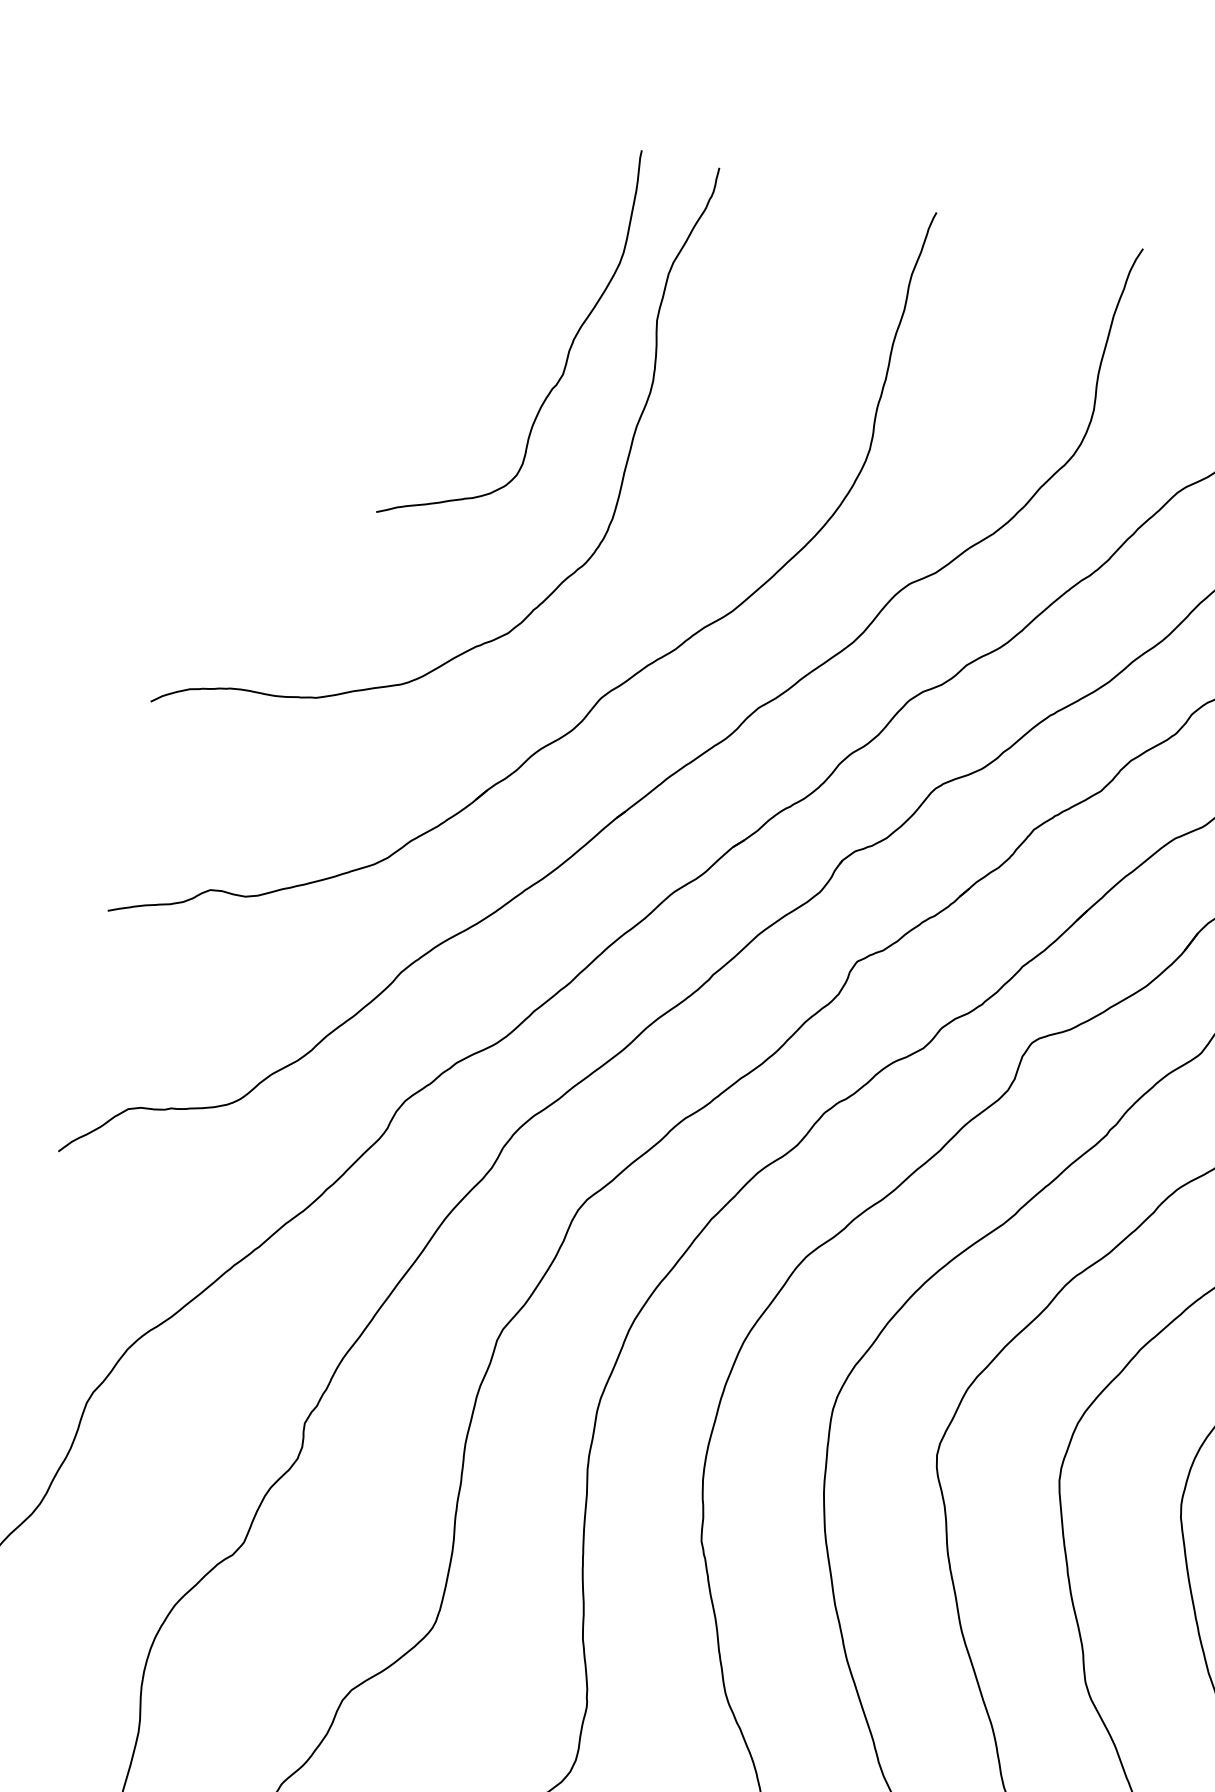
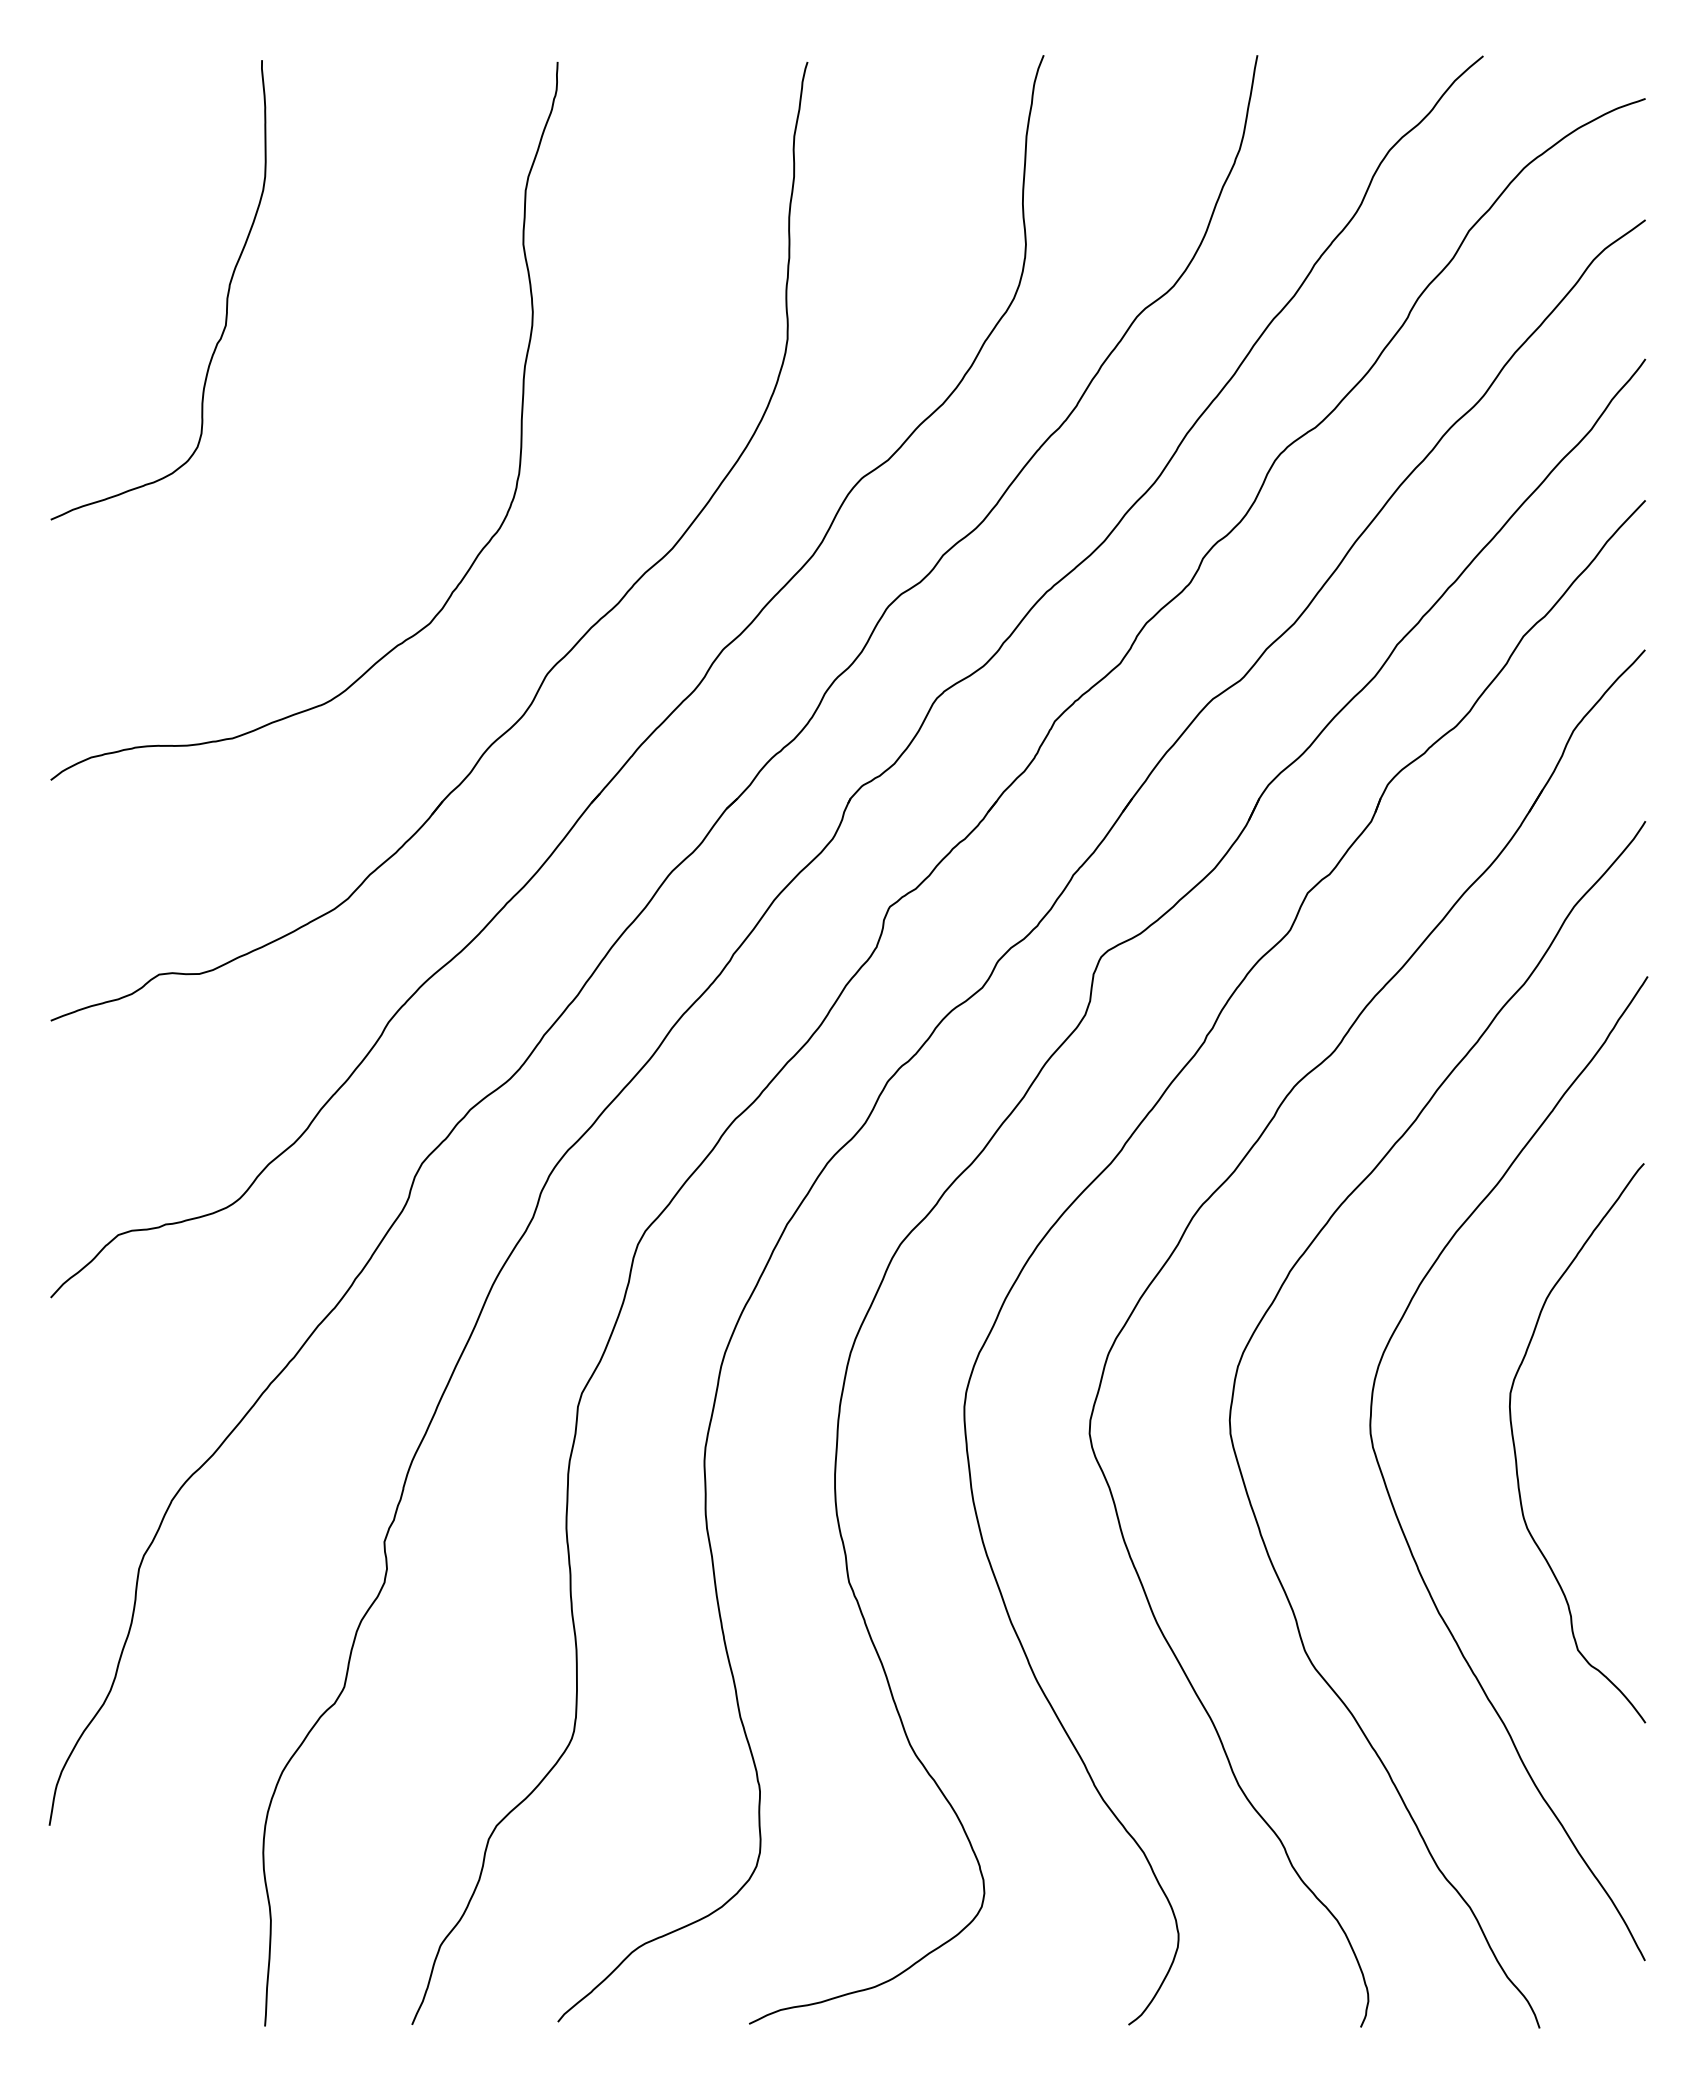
curve: (568, 349) -> (226, 296), moved

